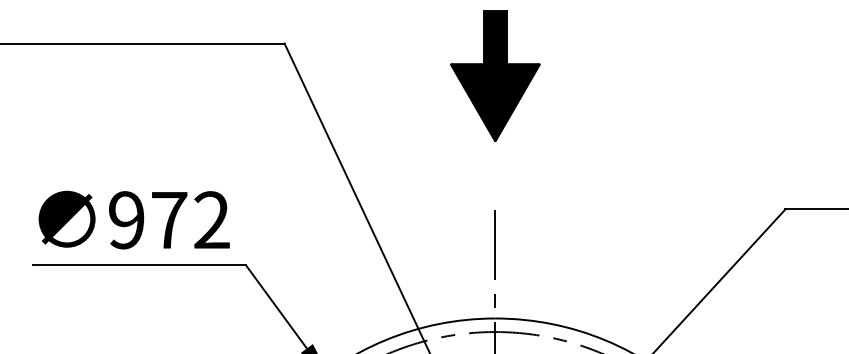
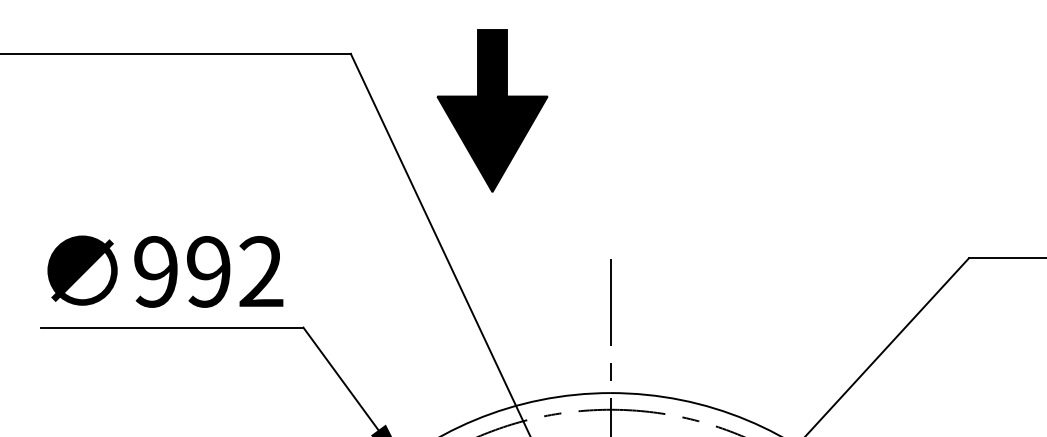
part: (495, 76) -> (492, 111), moved
text: (169, 220) -> (208, 272), 972 -> 992

